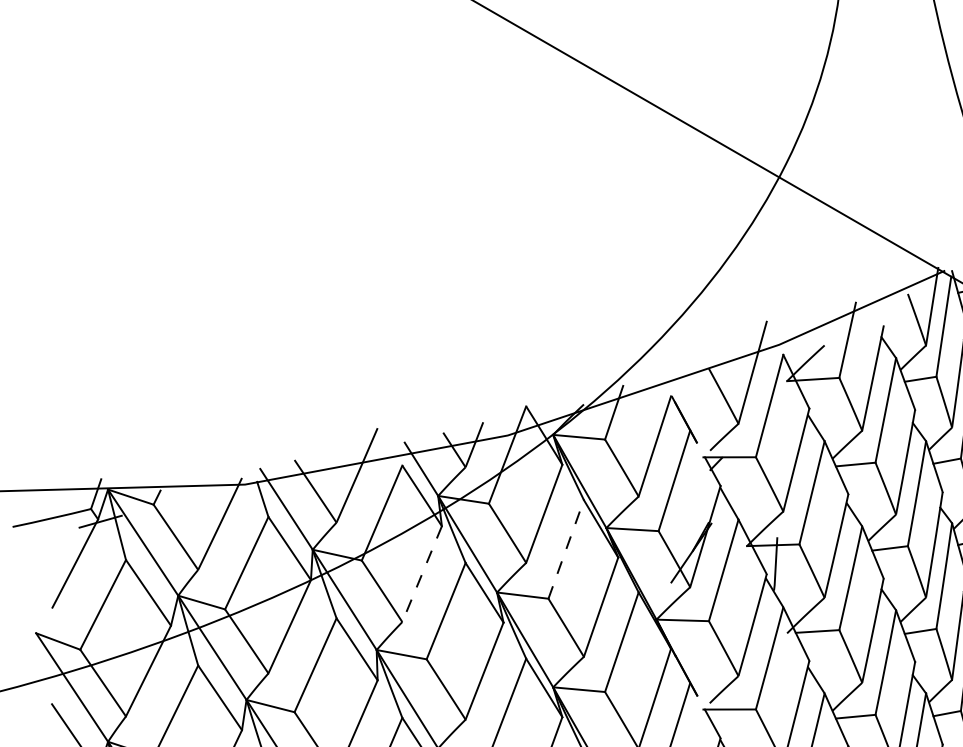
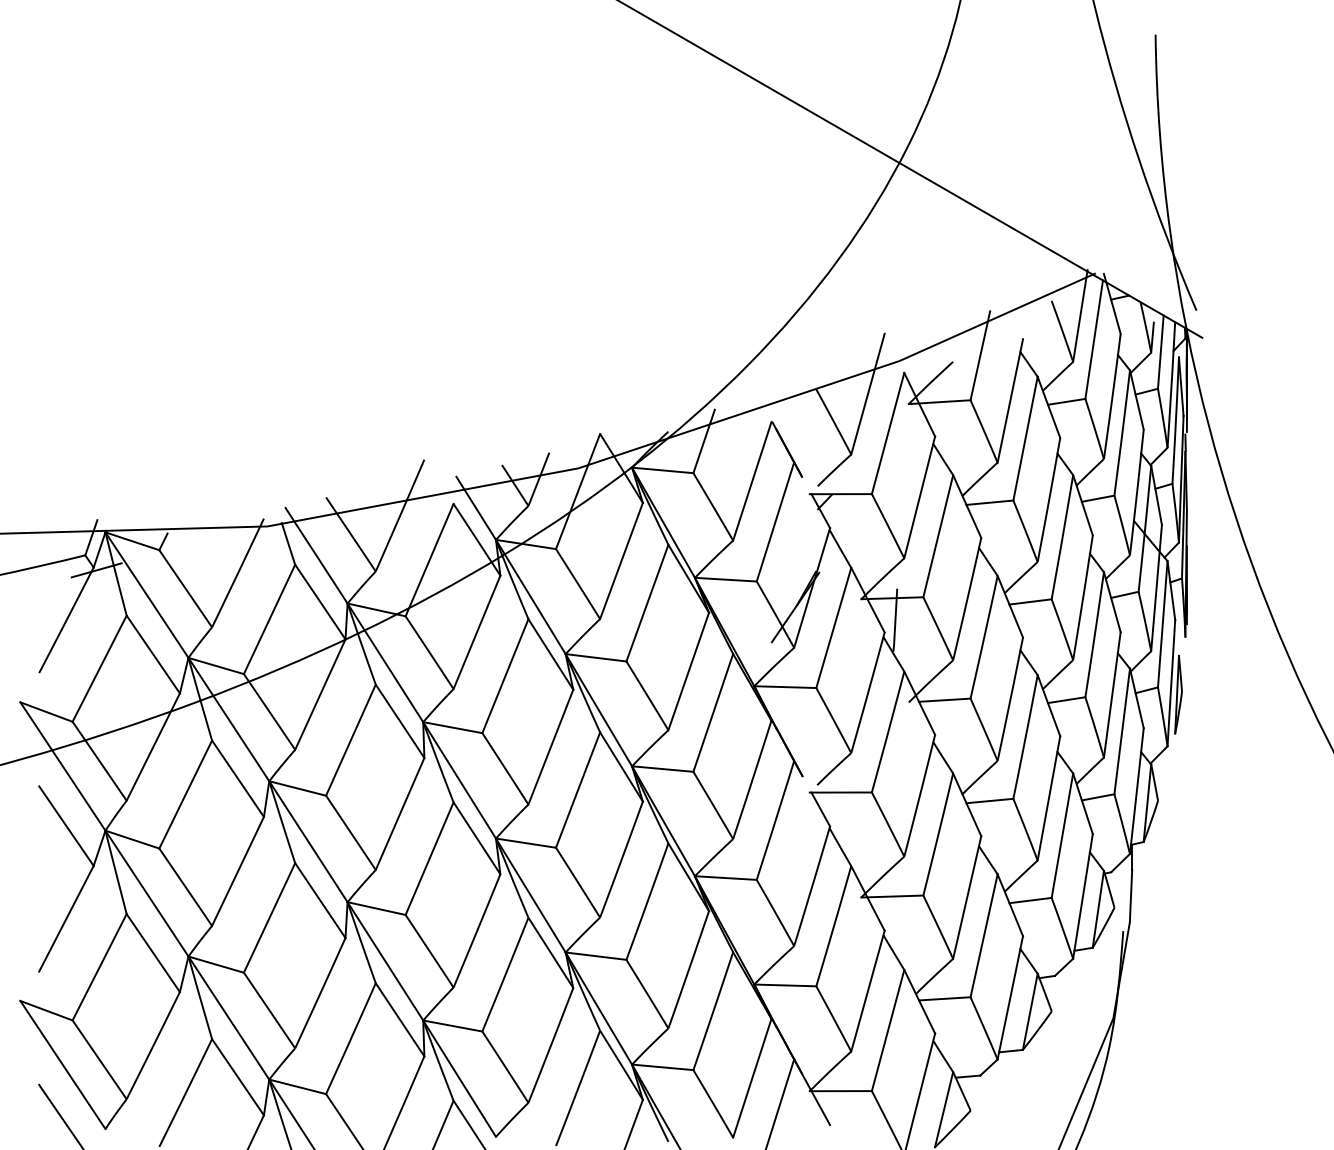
line: (566, 549) -> (647, 603), dashed -> solid
line: (421, 574) -> (476, 632), dashed -> solid

